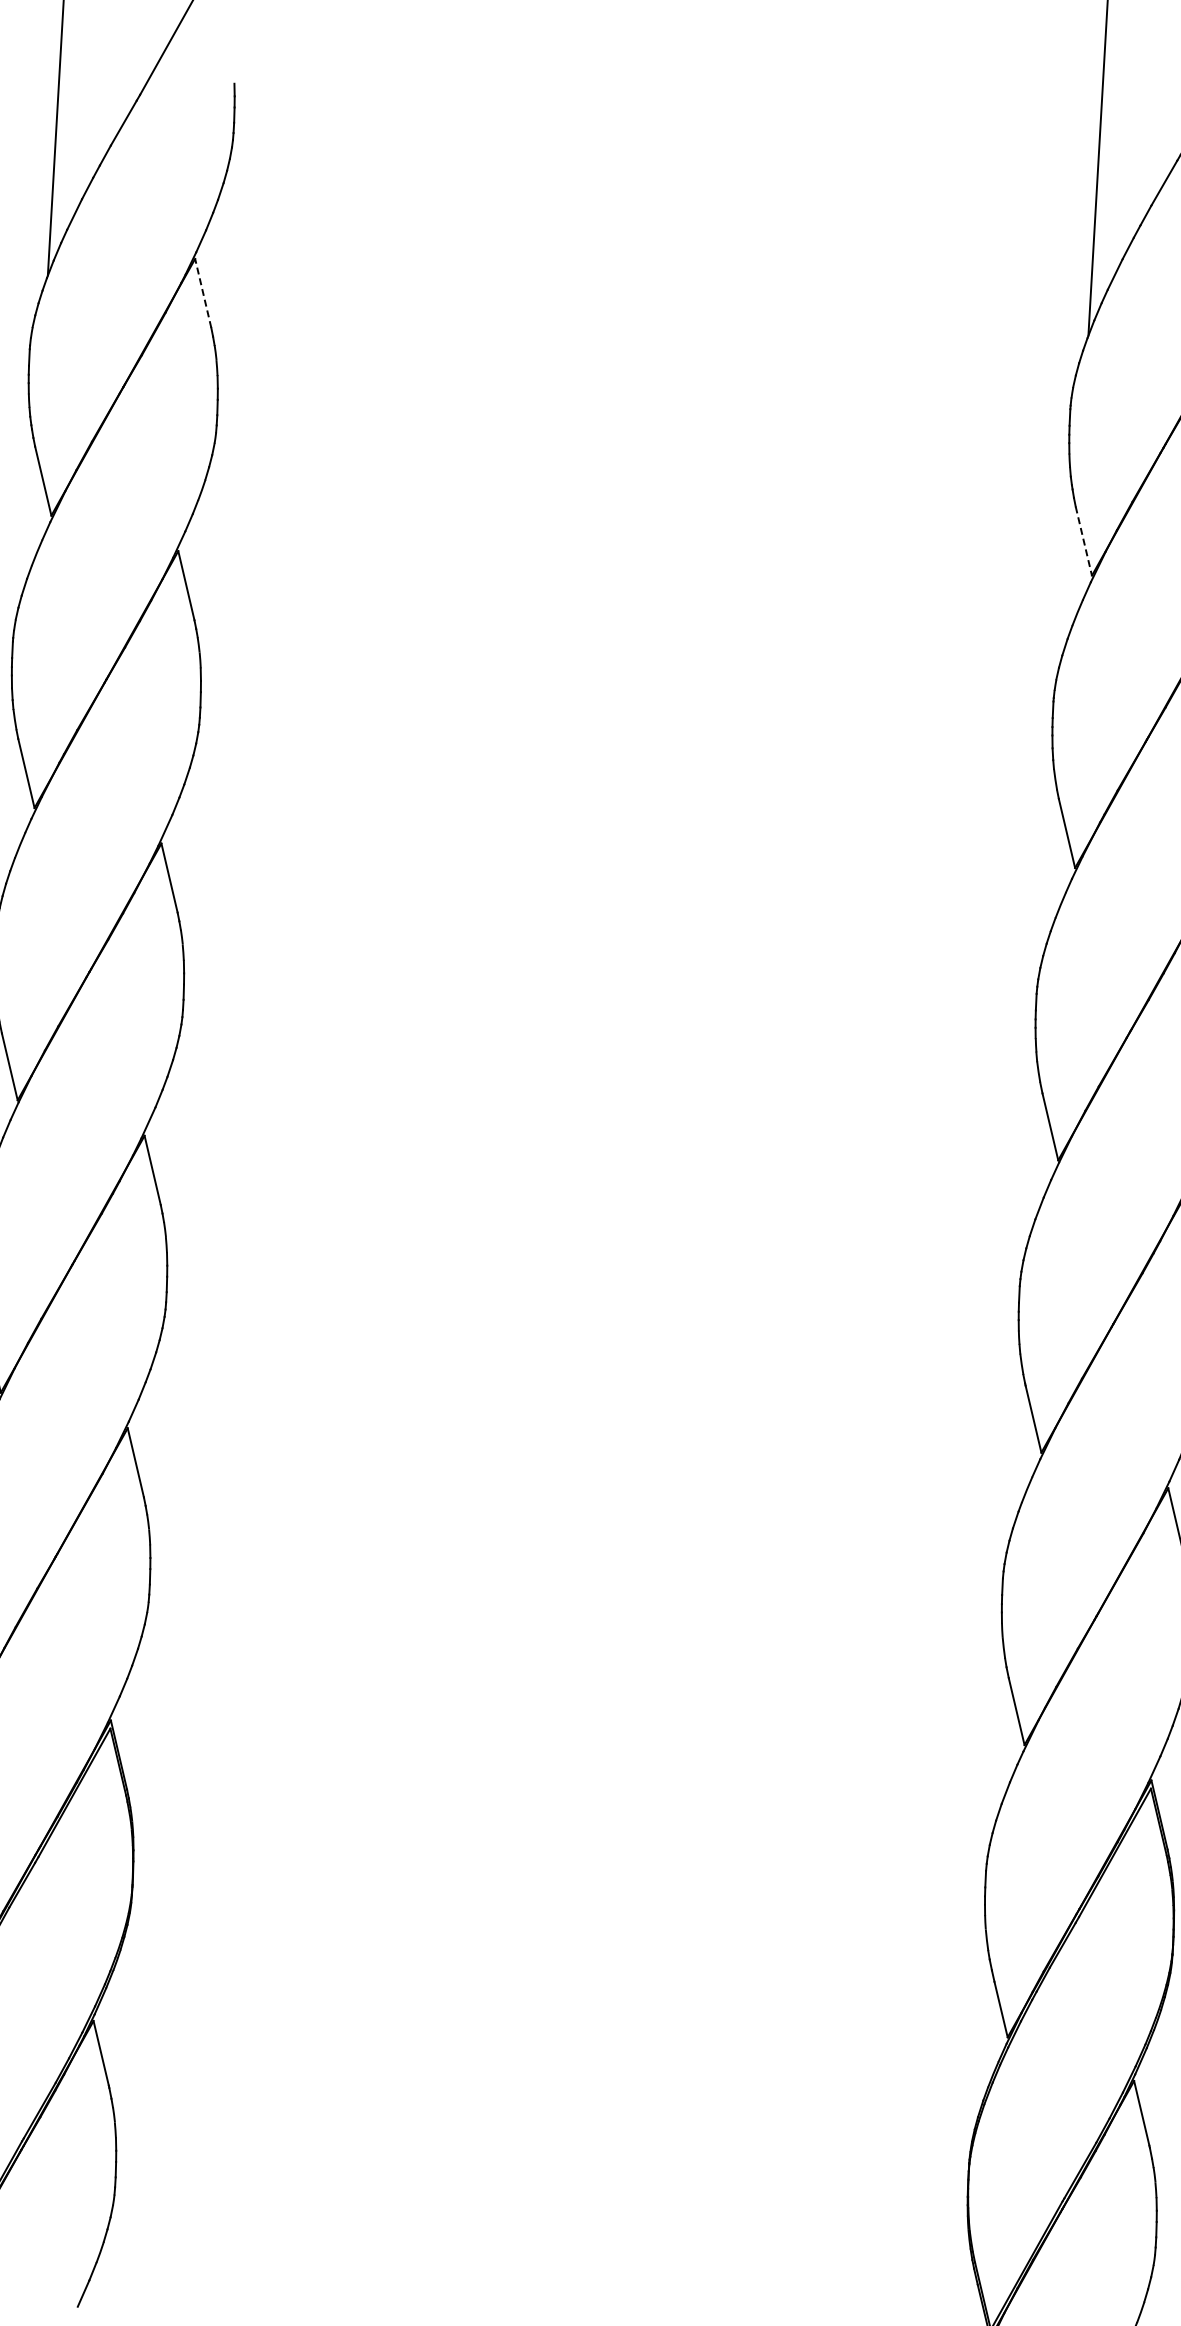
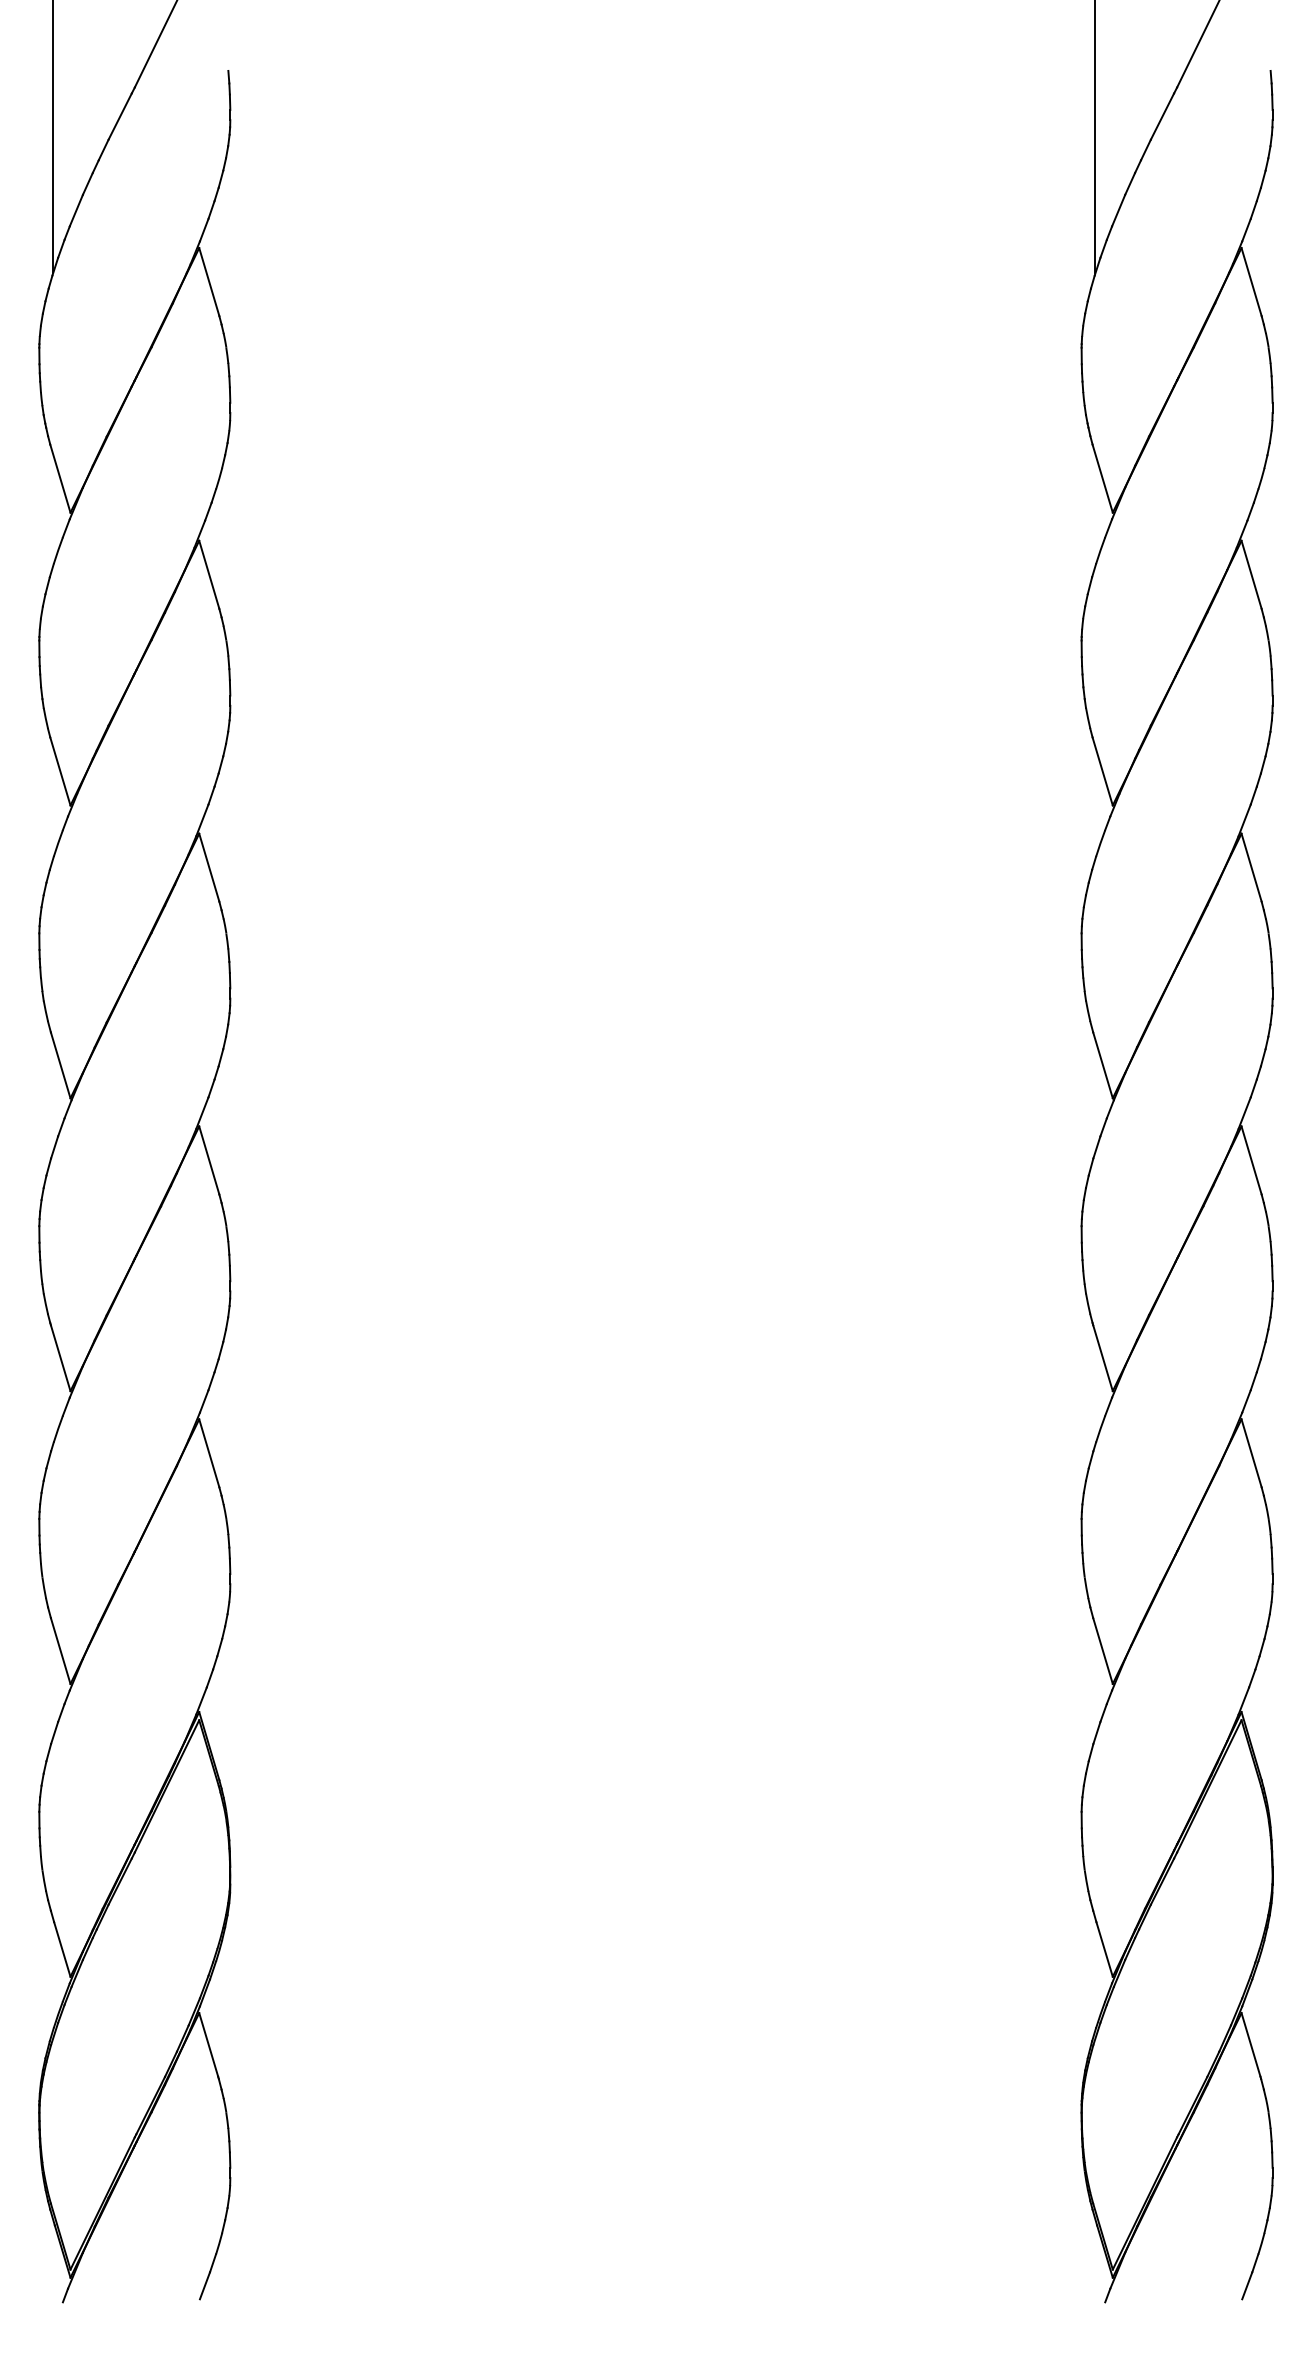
line: (203, 292) -> (209, 281), dashed -> solid
line: (1083, 540) -> (1102, 478), dashed -> solid

